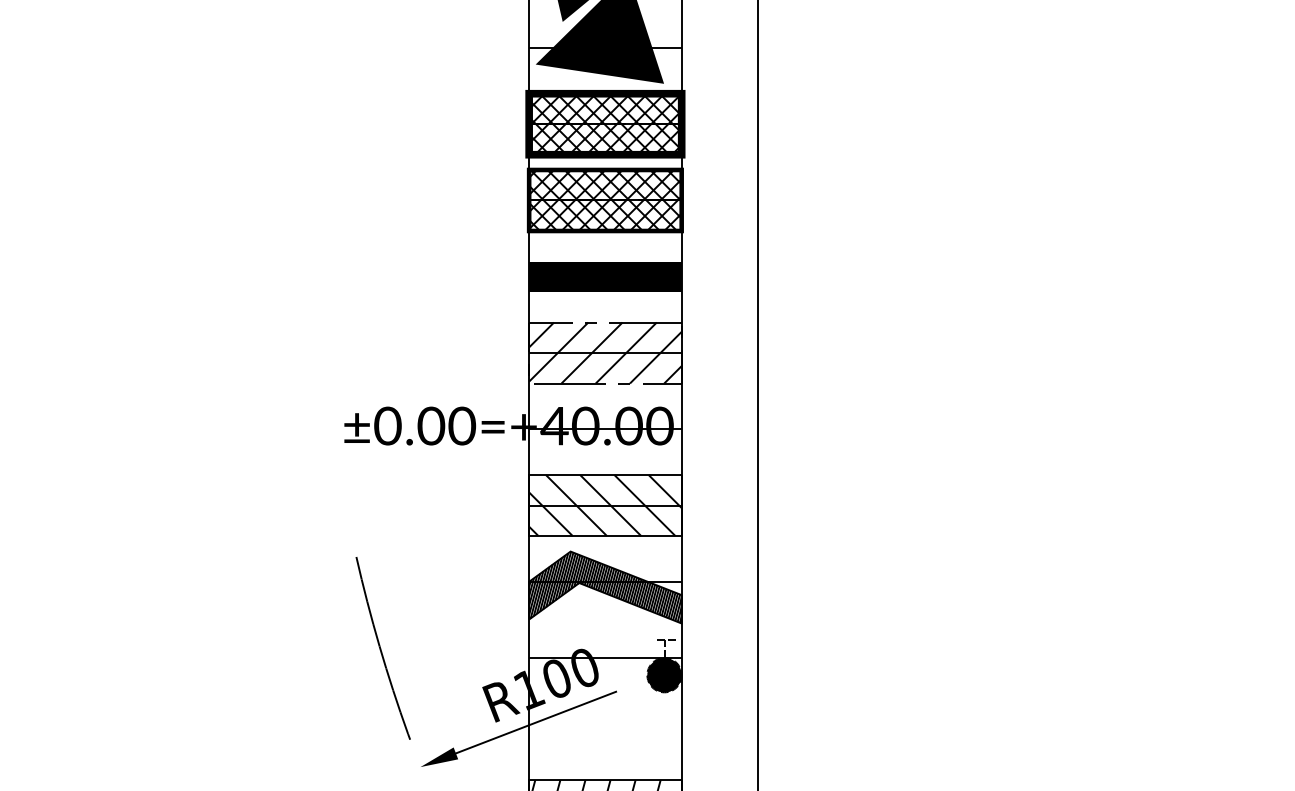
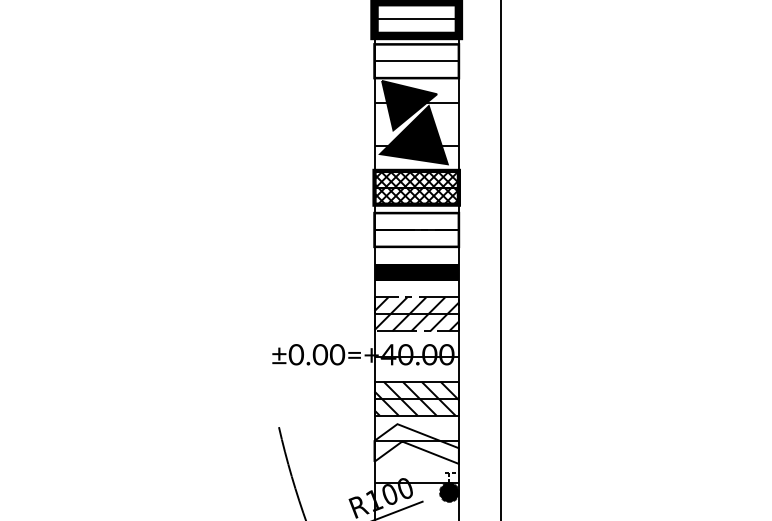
hatch: (605, 199) -> (416, 229), removed
hatch: (605, 586) -> (416, 443), removed

